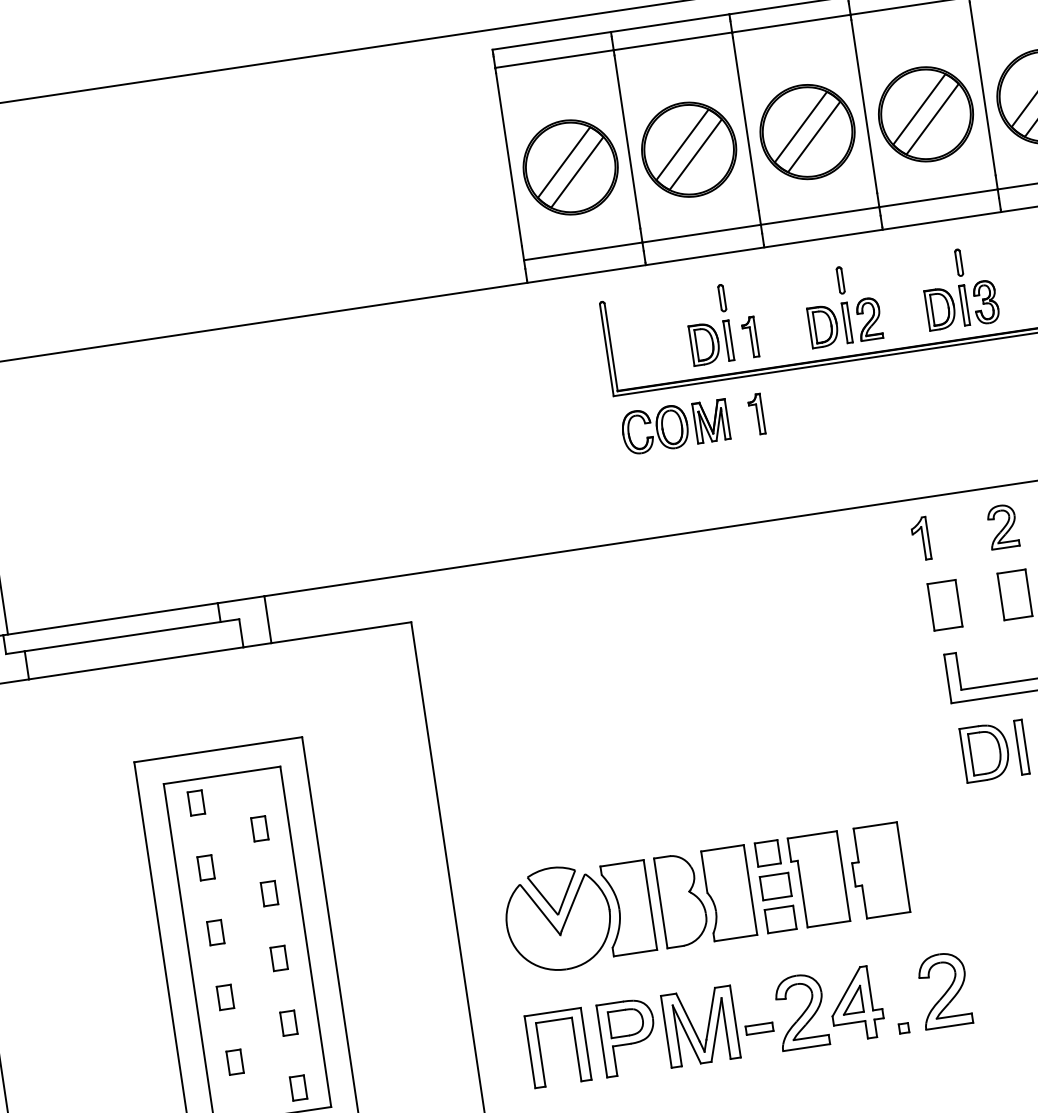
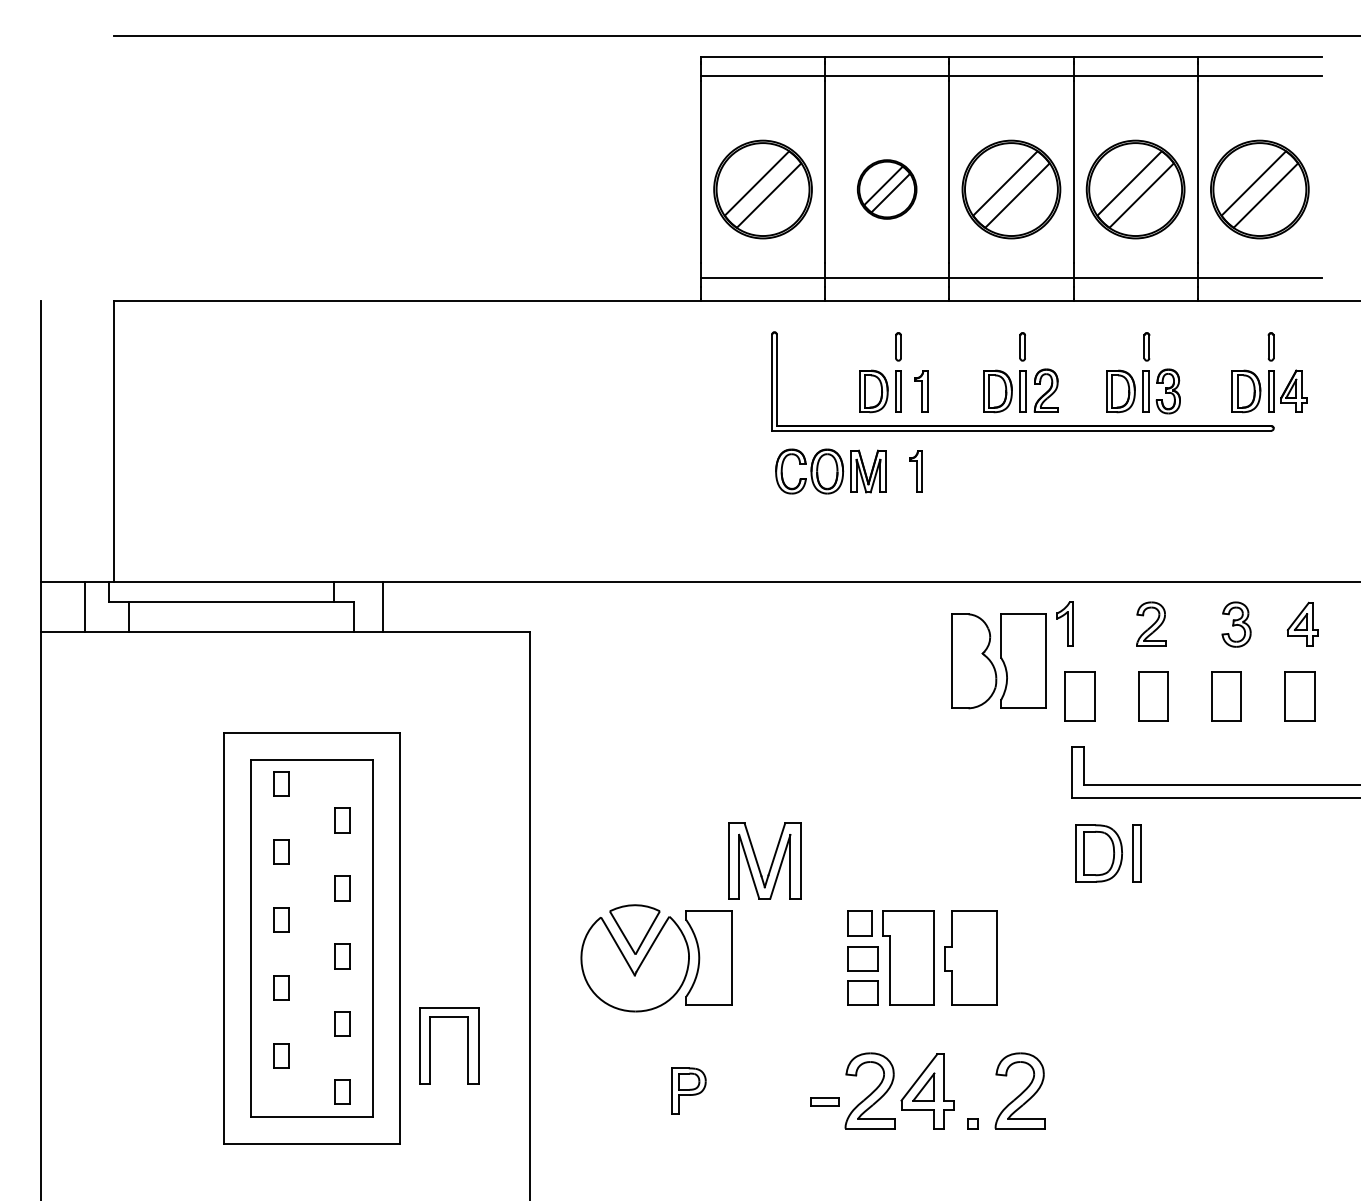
part: (688, 149) -> (886, 189), size x0.6
part: (705, 896) -> (998, 661), moved
part: (695, 1030) -> (758, 863), moved
part: (628, 1037) -> (688, 1090), size x0.6
part: (575, 1044) -> (467, 1045), moved

